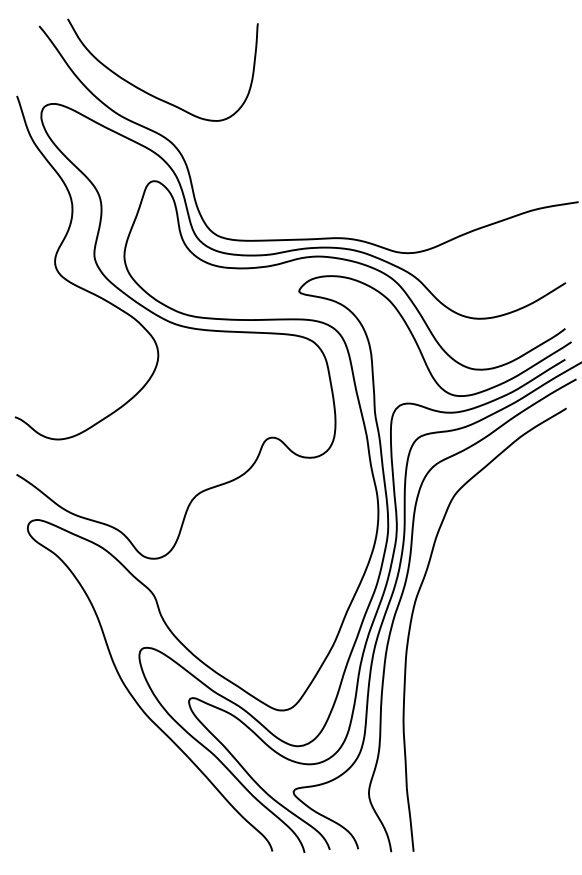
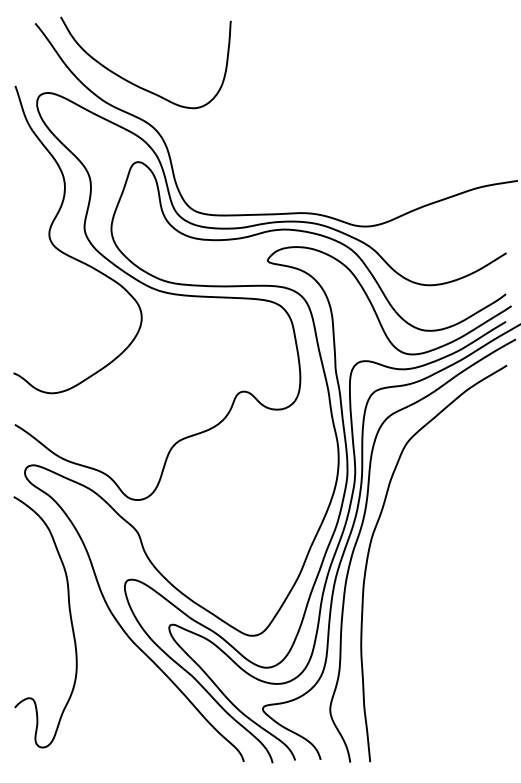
curve: (77, 688) -> (69, 616), added

